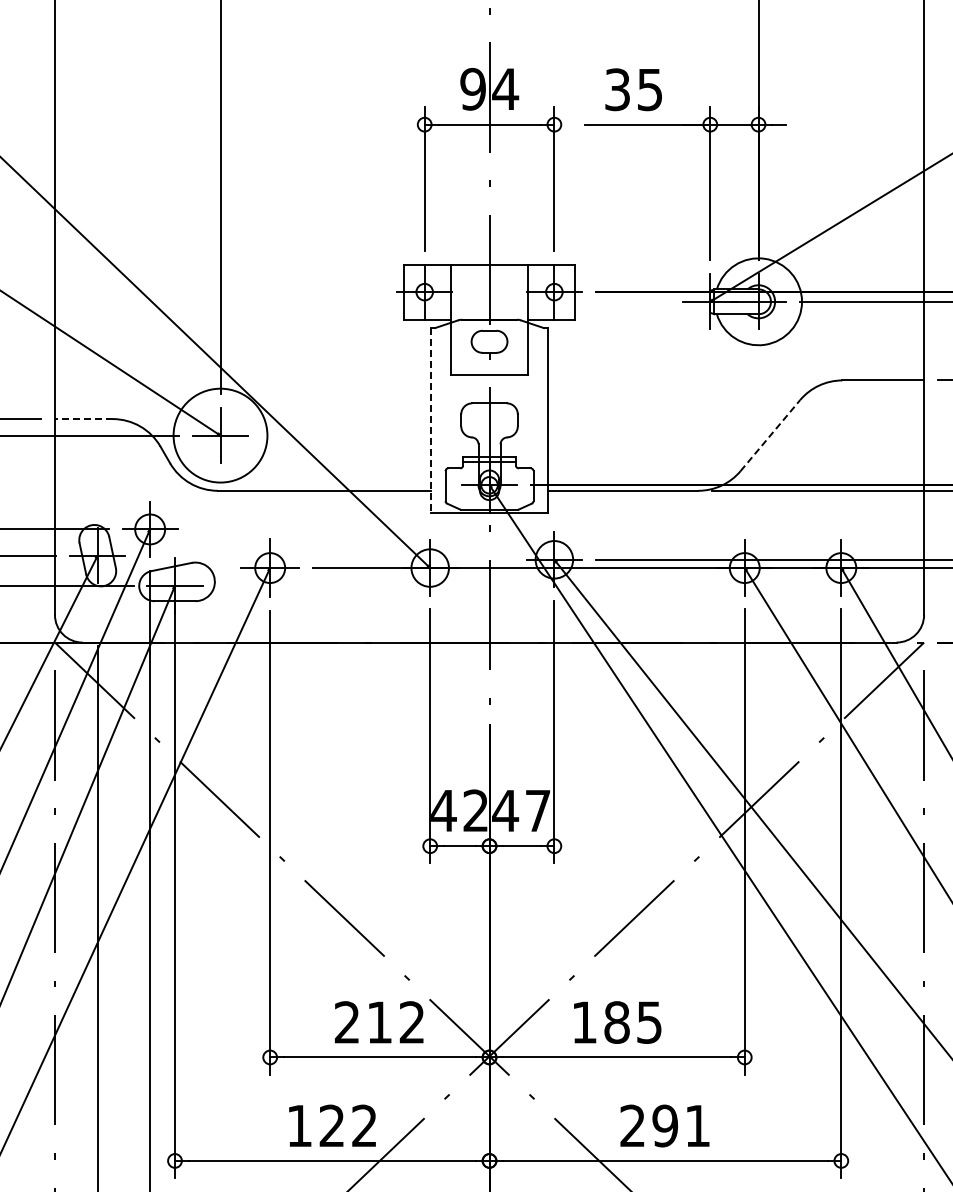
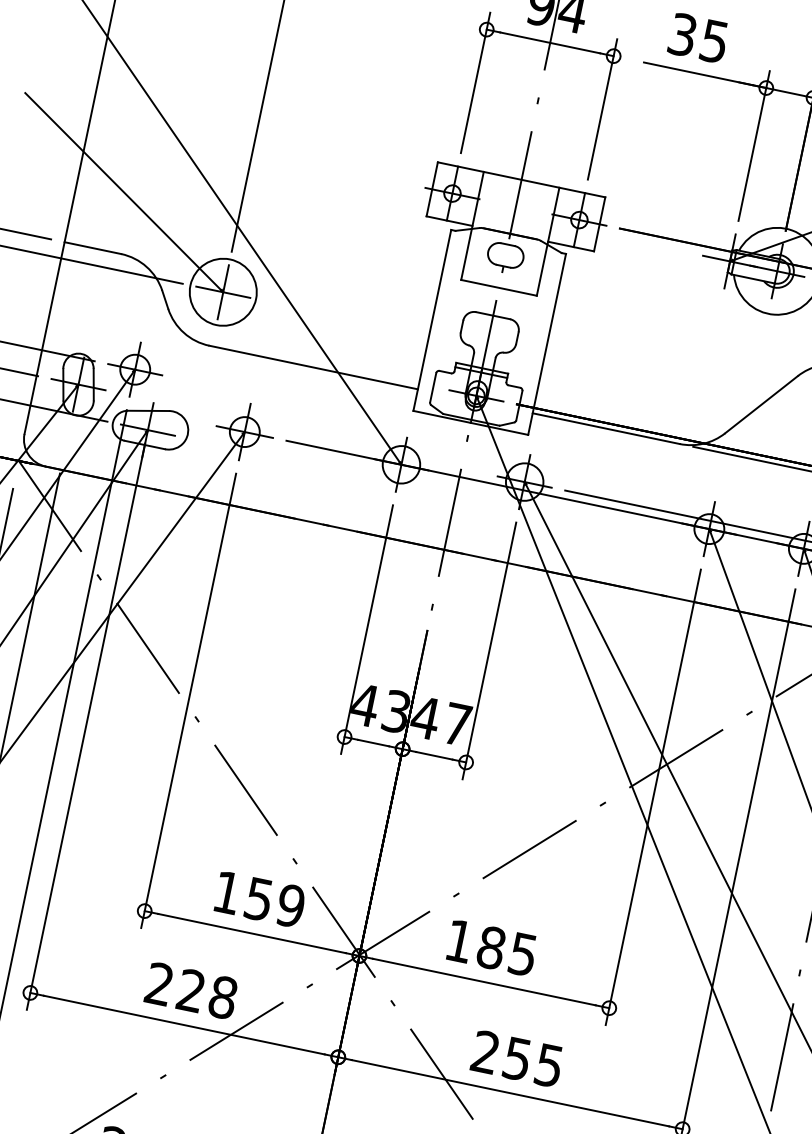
line: (83, 419) -> (92, 248), dashed -> solid
line: (430, 420) -> (431, 320), dashed -> solid
circle: (220, 435) -> (223, 292), size x0.71
line: (770, 435) -> (761, 404), dashed -> solid
text: (475, 810) -> (396, 711), 42 -> 43
text: (379, 1022) -> (258, 899), 212 -> 159
text: (332, 1125) -> (191, 990), 122 -> 228
text: (680, 1125) -> (532, 1061), 291 -> 255

